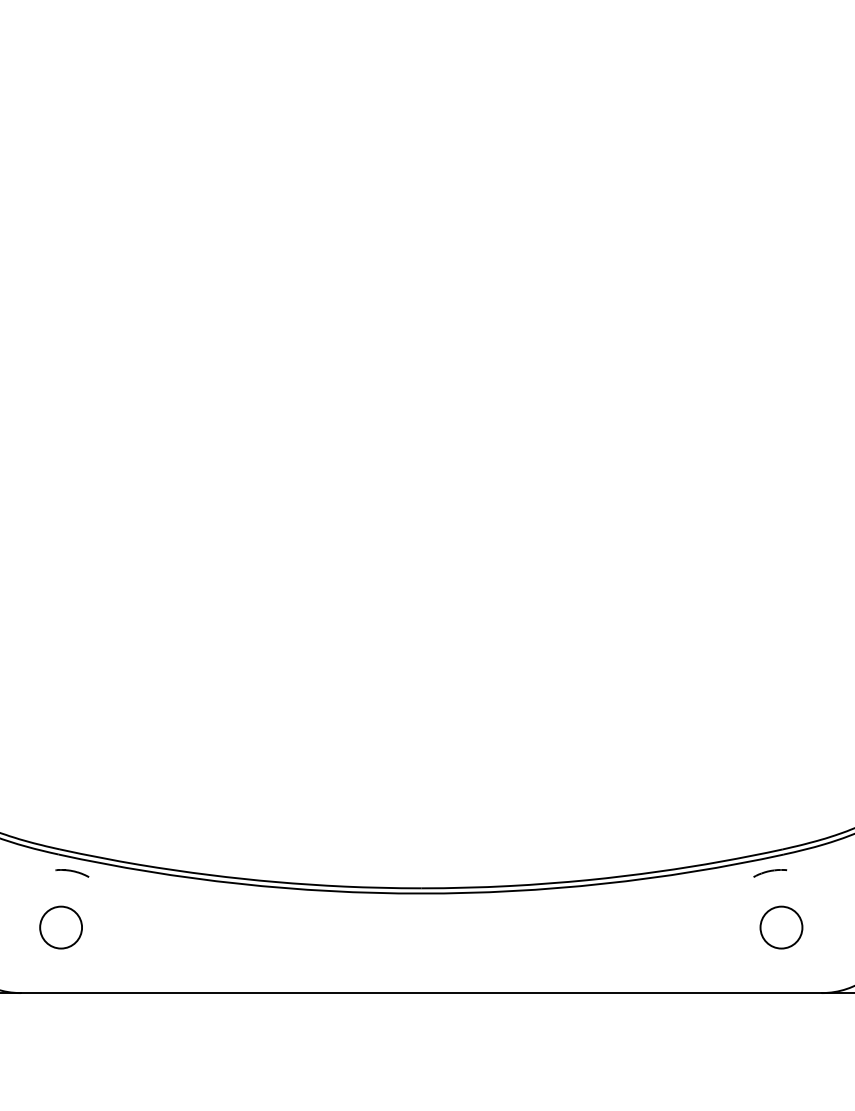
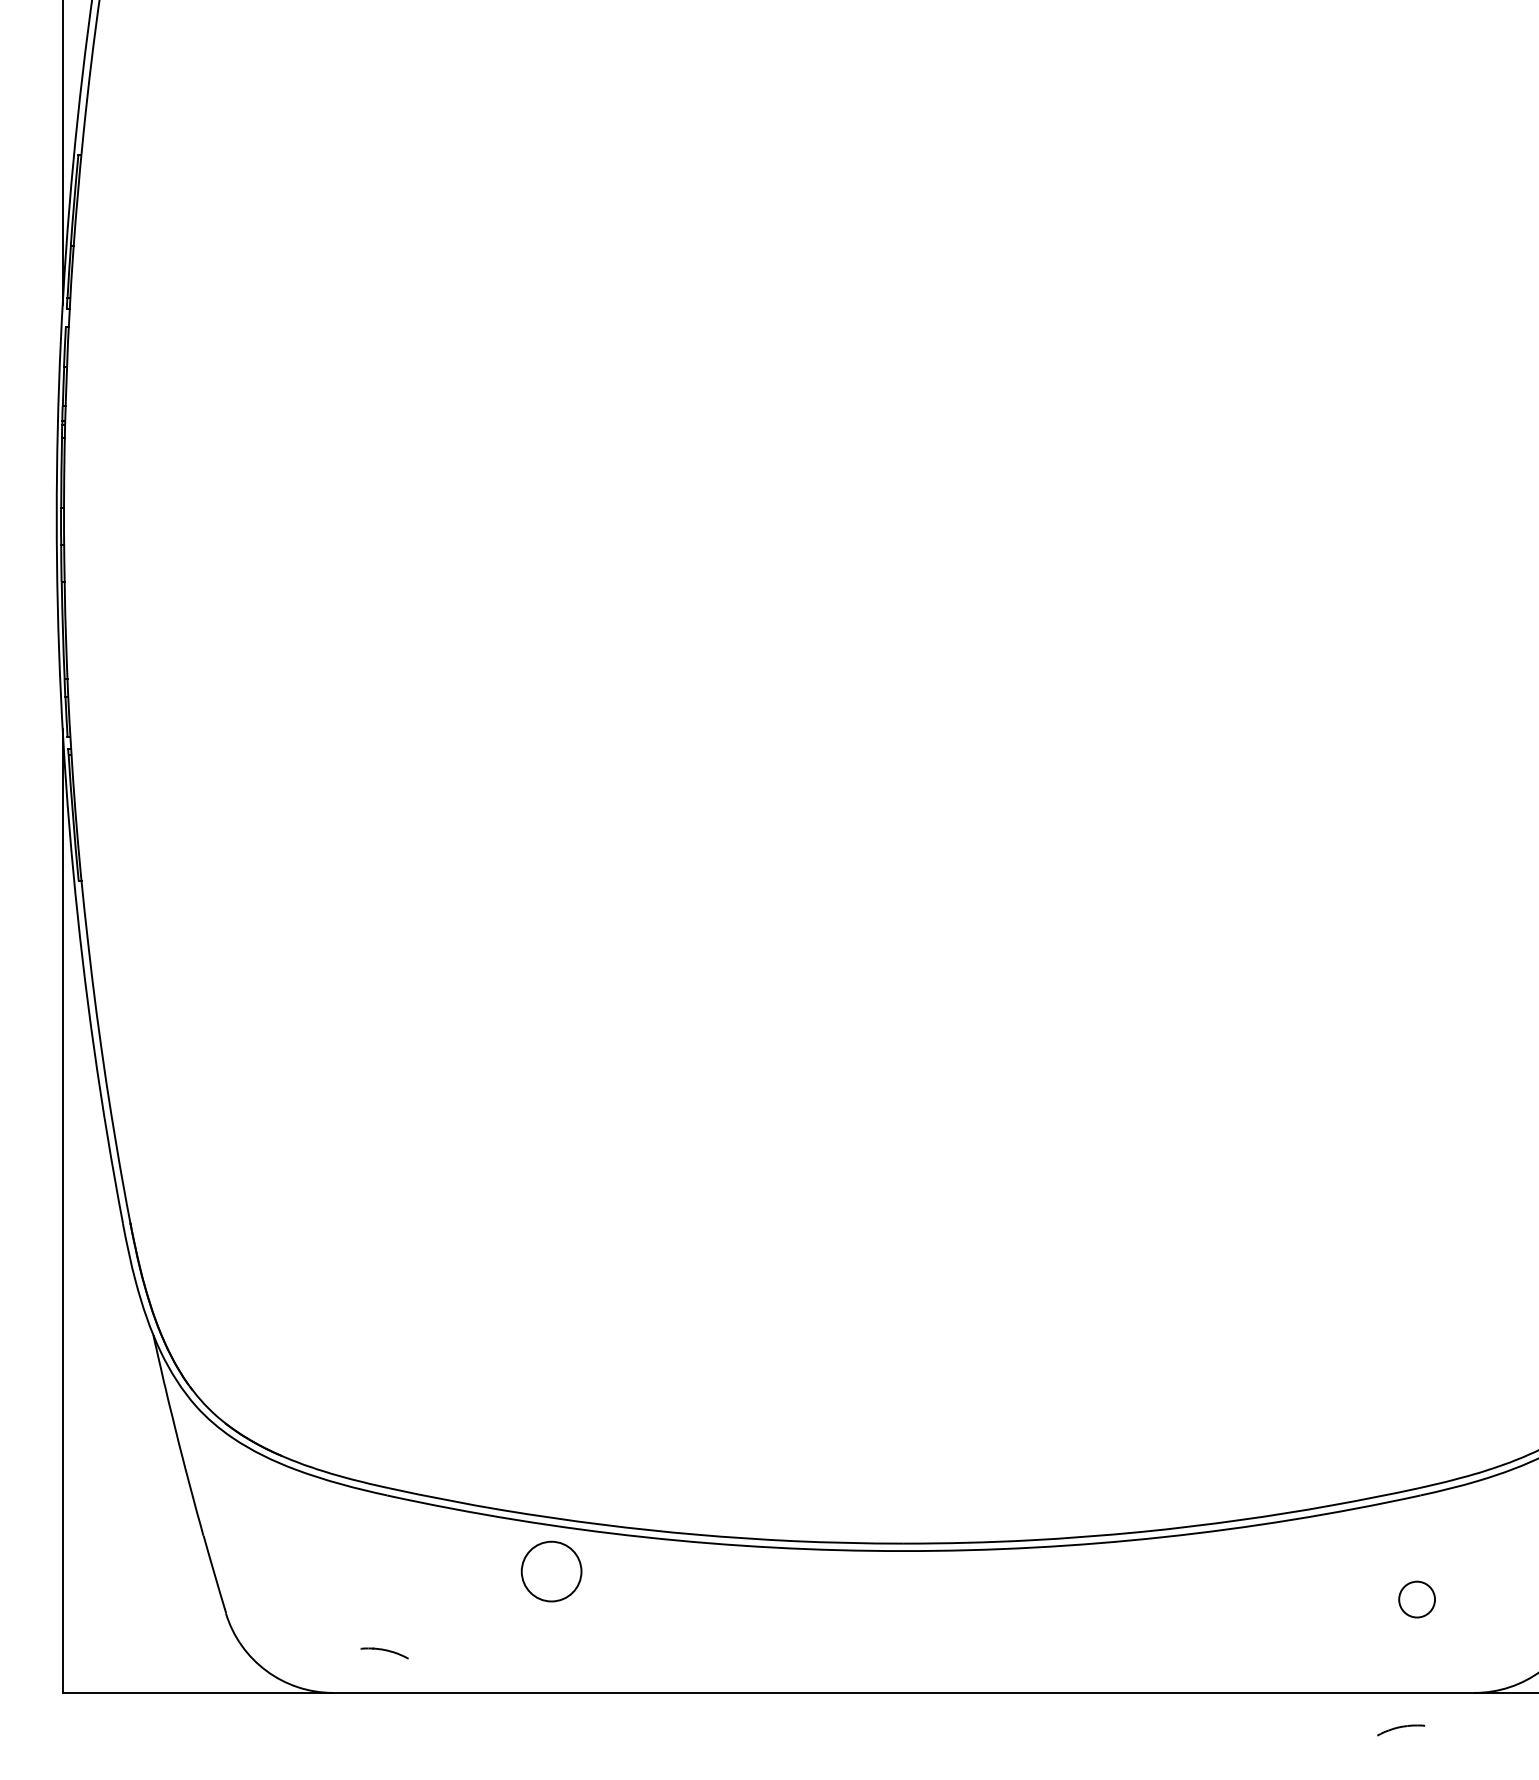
part: (72, 873) -> (384, 1653), moved
part: (770, 873) -> (1401, 1730), moved
circle: (61, 927) -> (551, 1571), moved
circle: (781, 927) -> (1416, 1599), size x0.6

